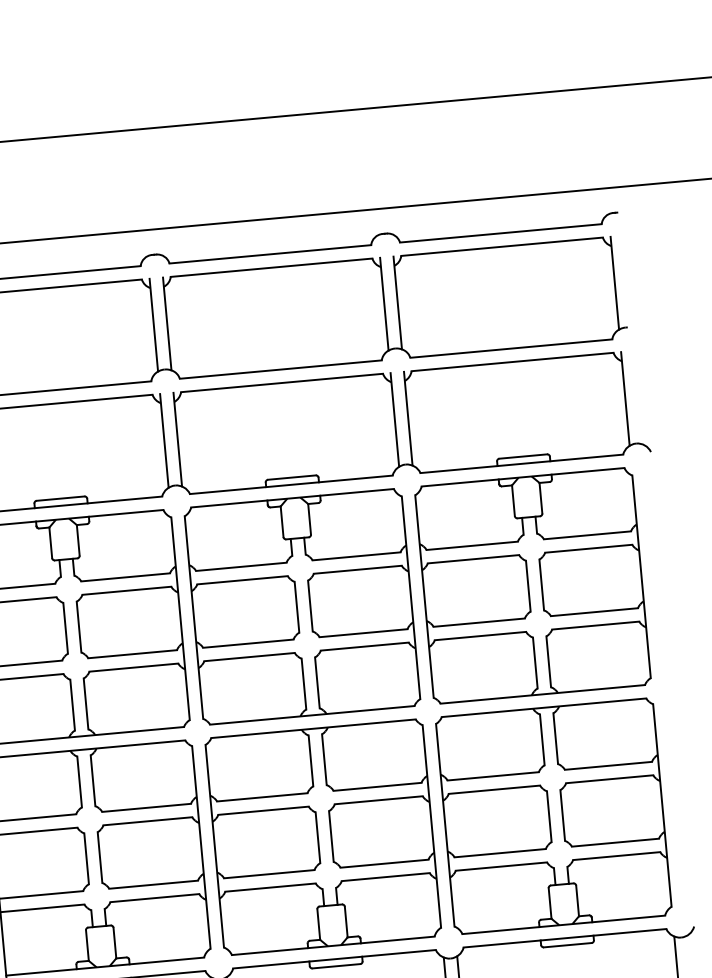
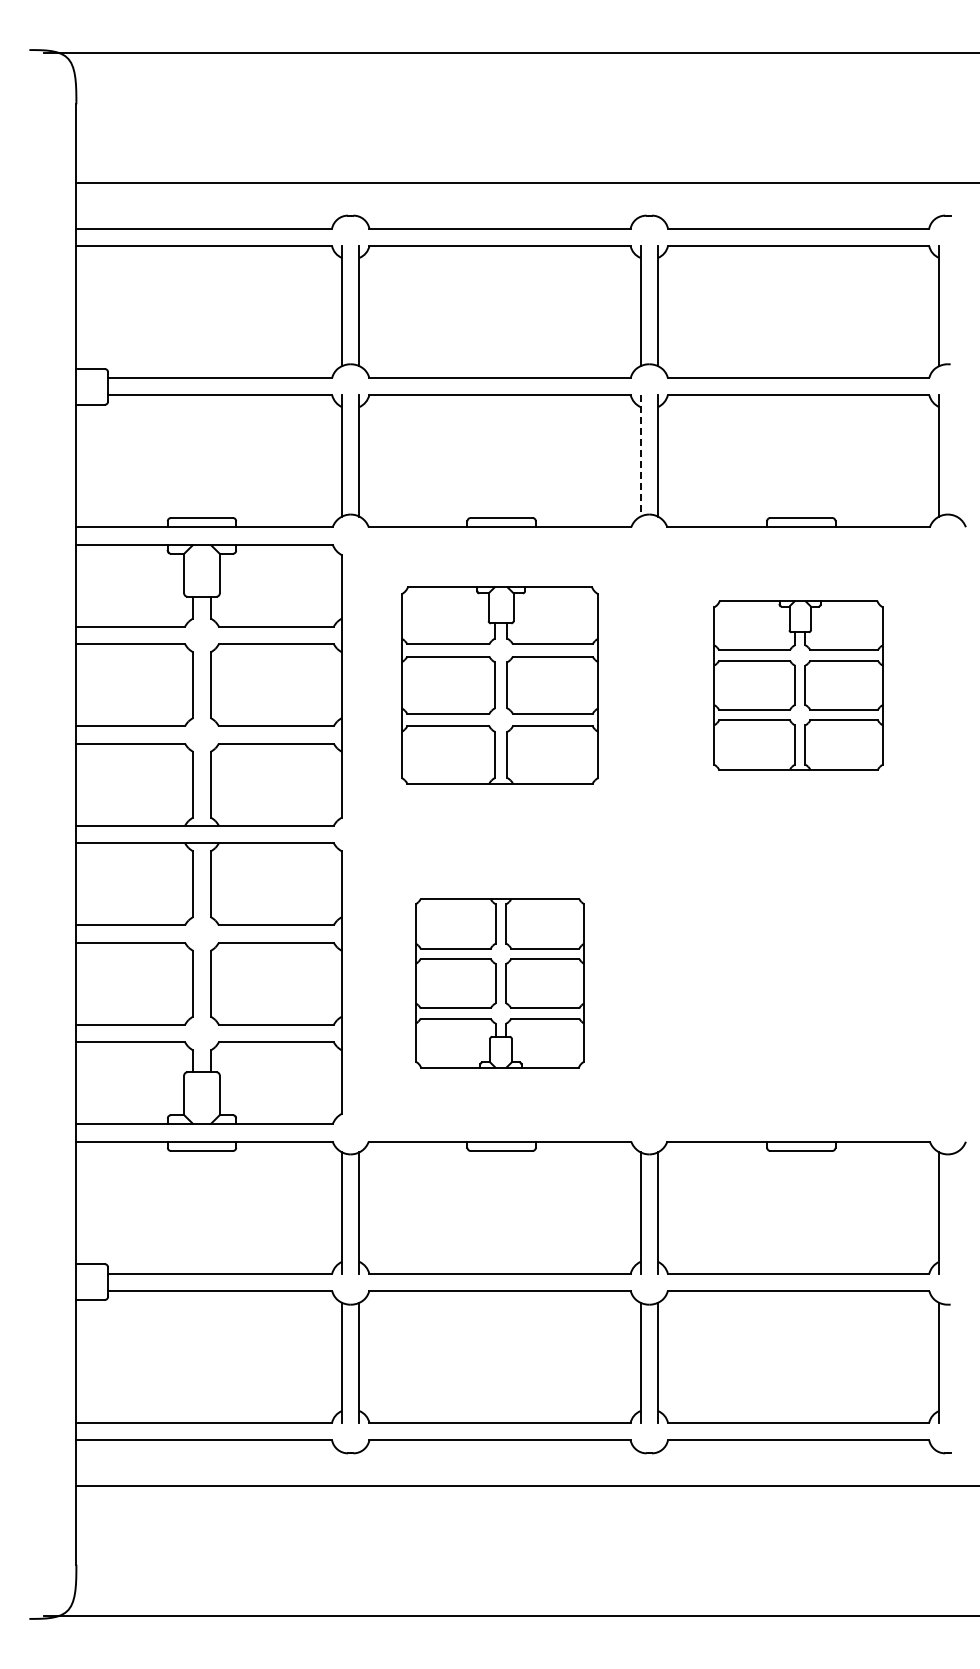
line: (394, 419) -> (640, 455), solid -> dashed
part: (532, 586) -> (798, 685), size x0.6
part: (302, 607) -> (499, 685), size x0.7
part: (553, 816) -> (798, 983), removed
part: (322, 837) -> (499, 983), size x0.6

